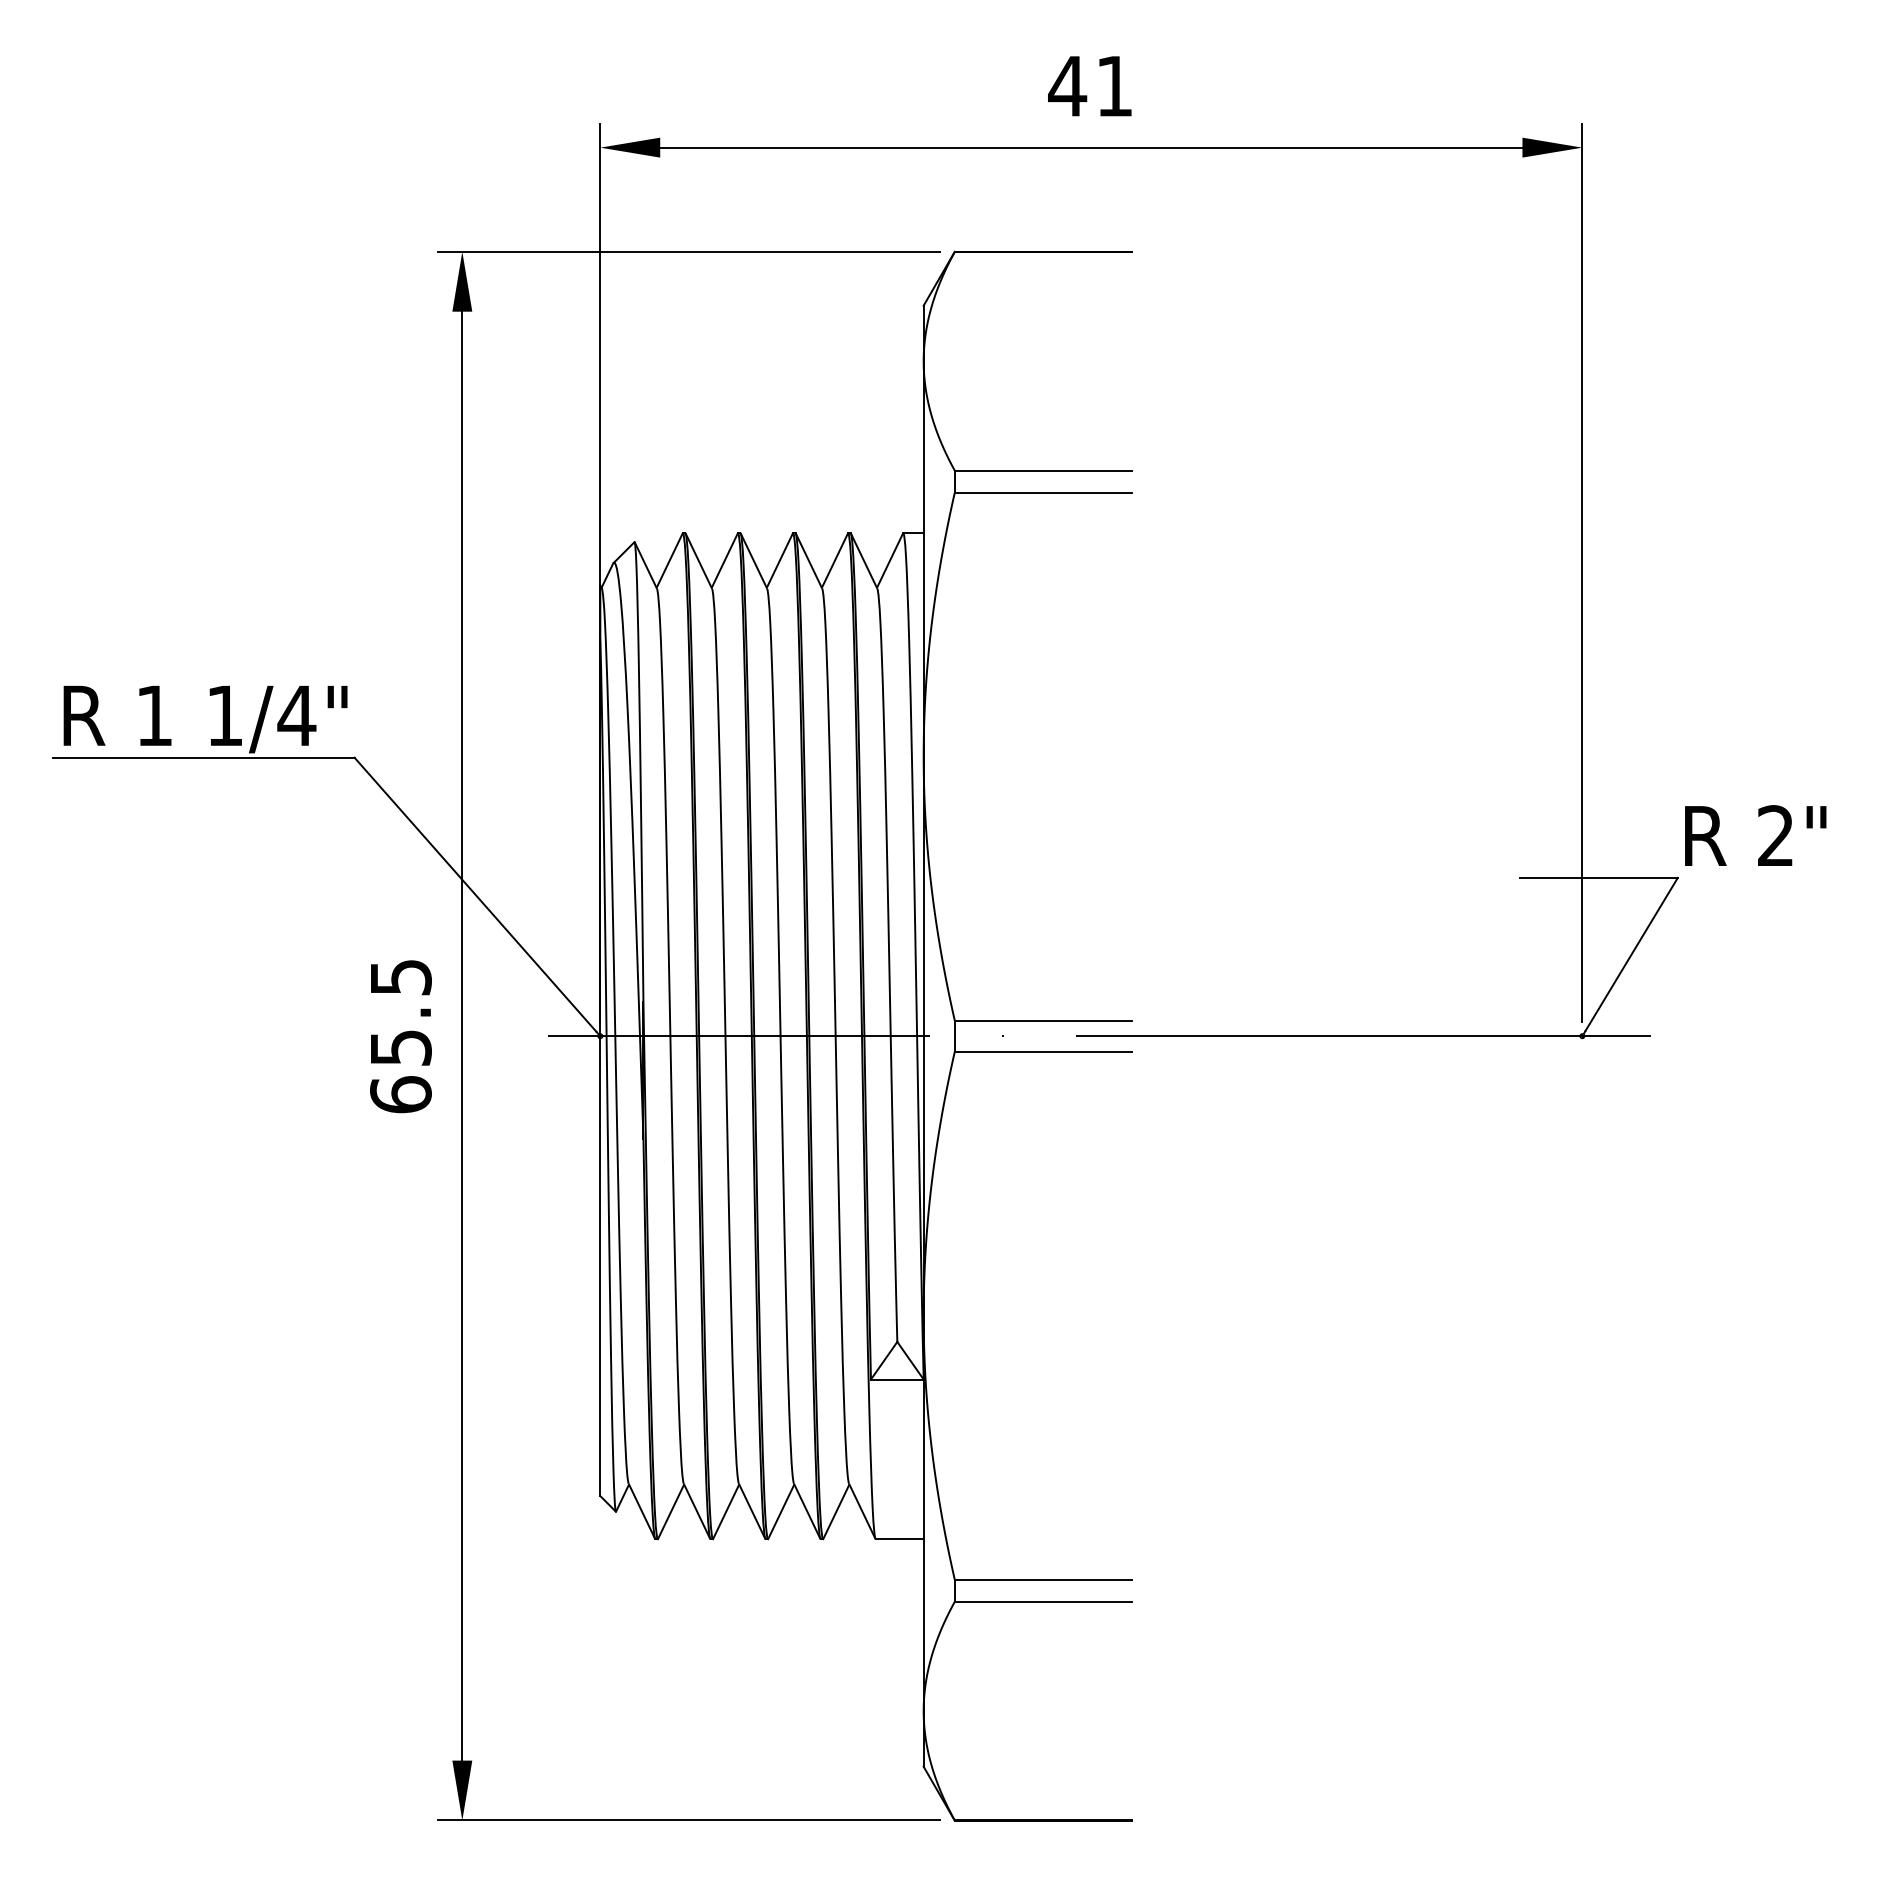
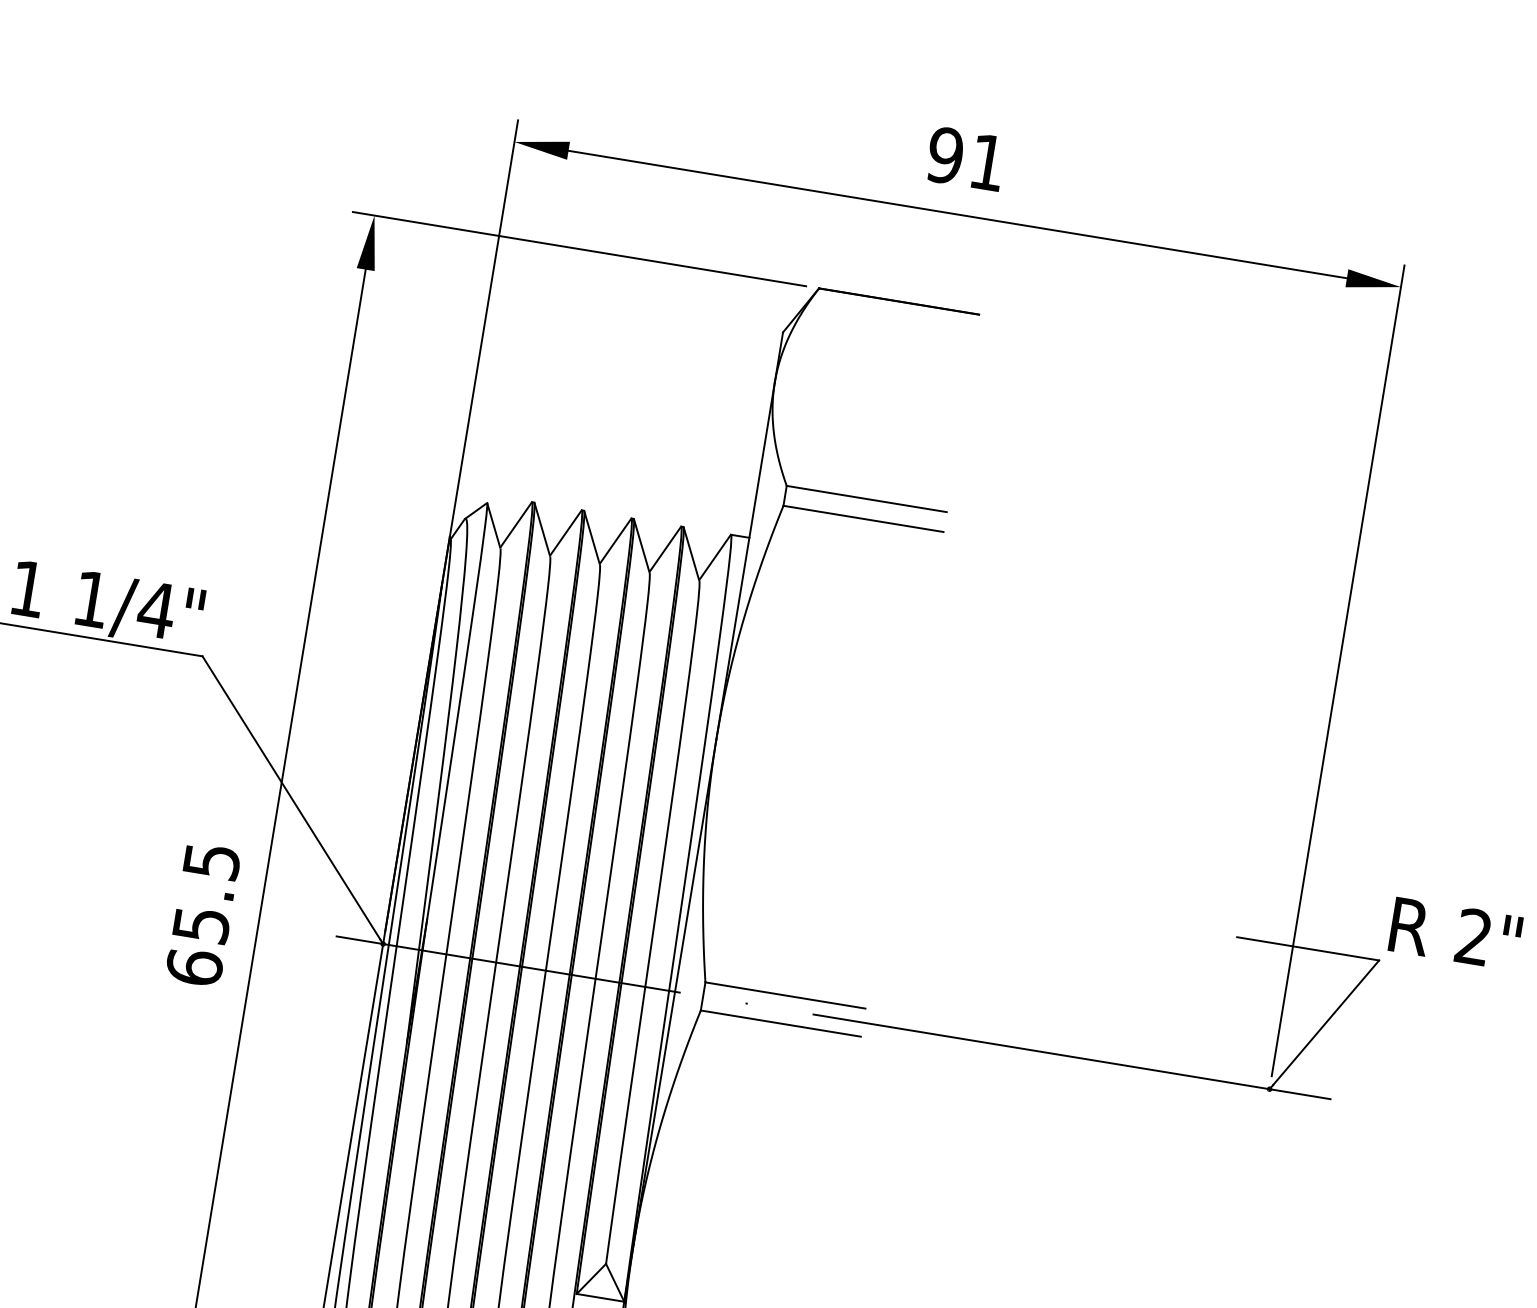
text: (1067, 86) -> (945, 155), 41 -> 91

